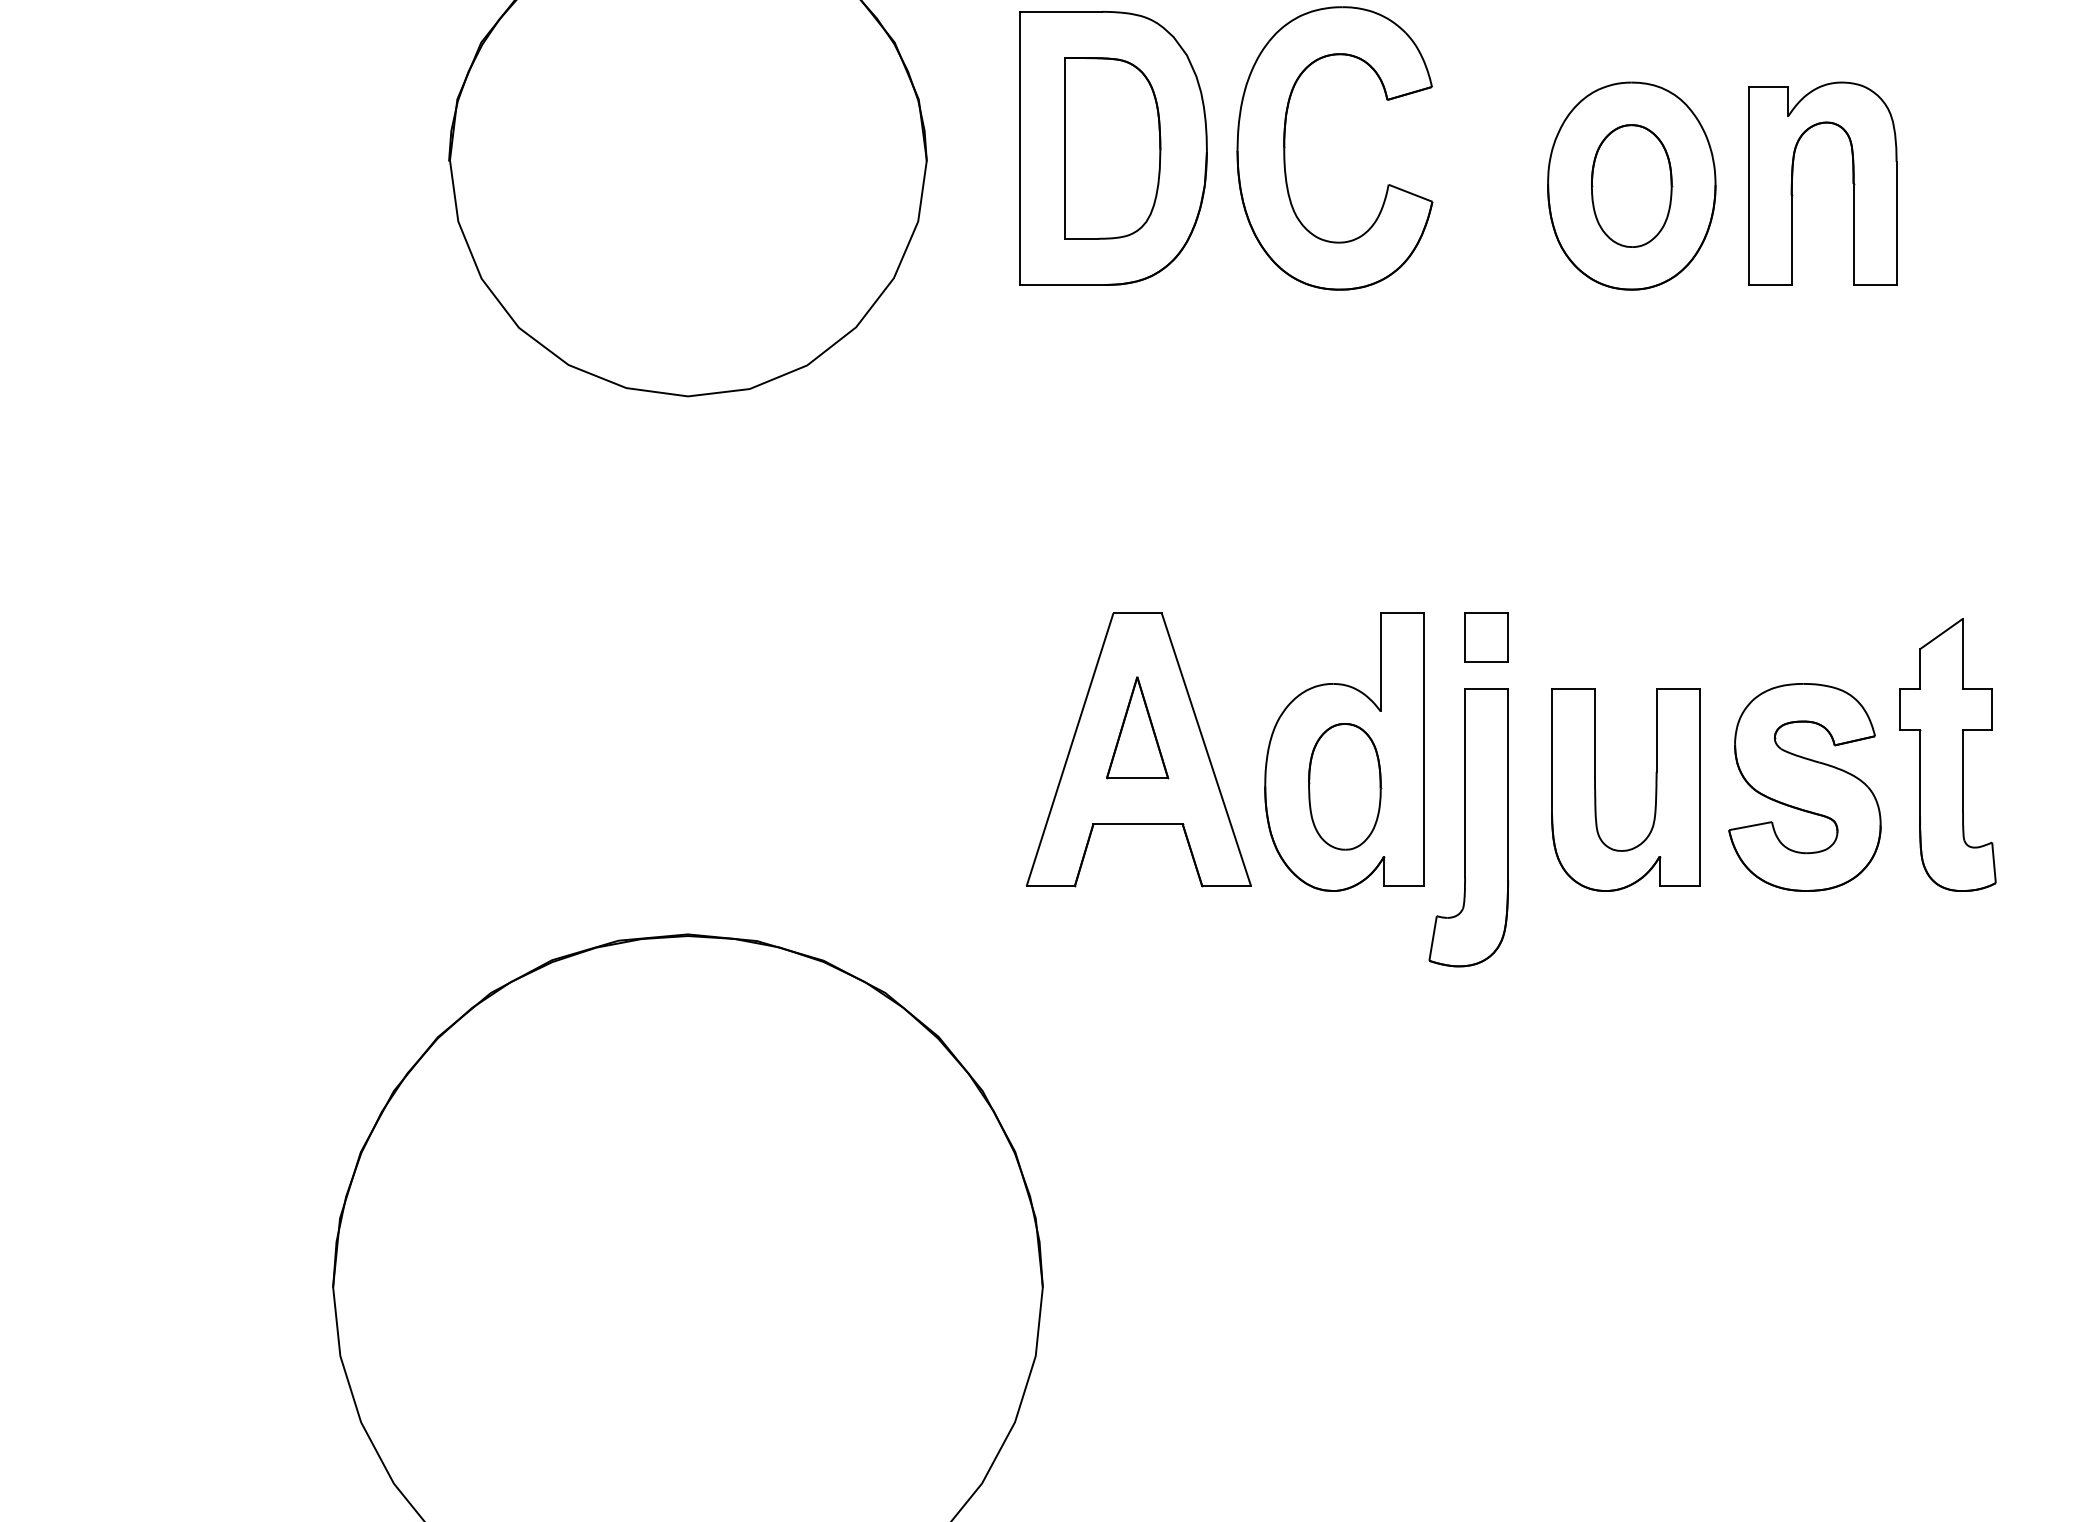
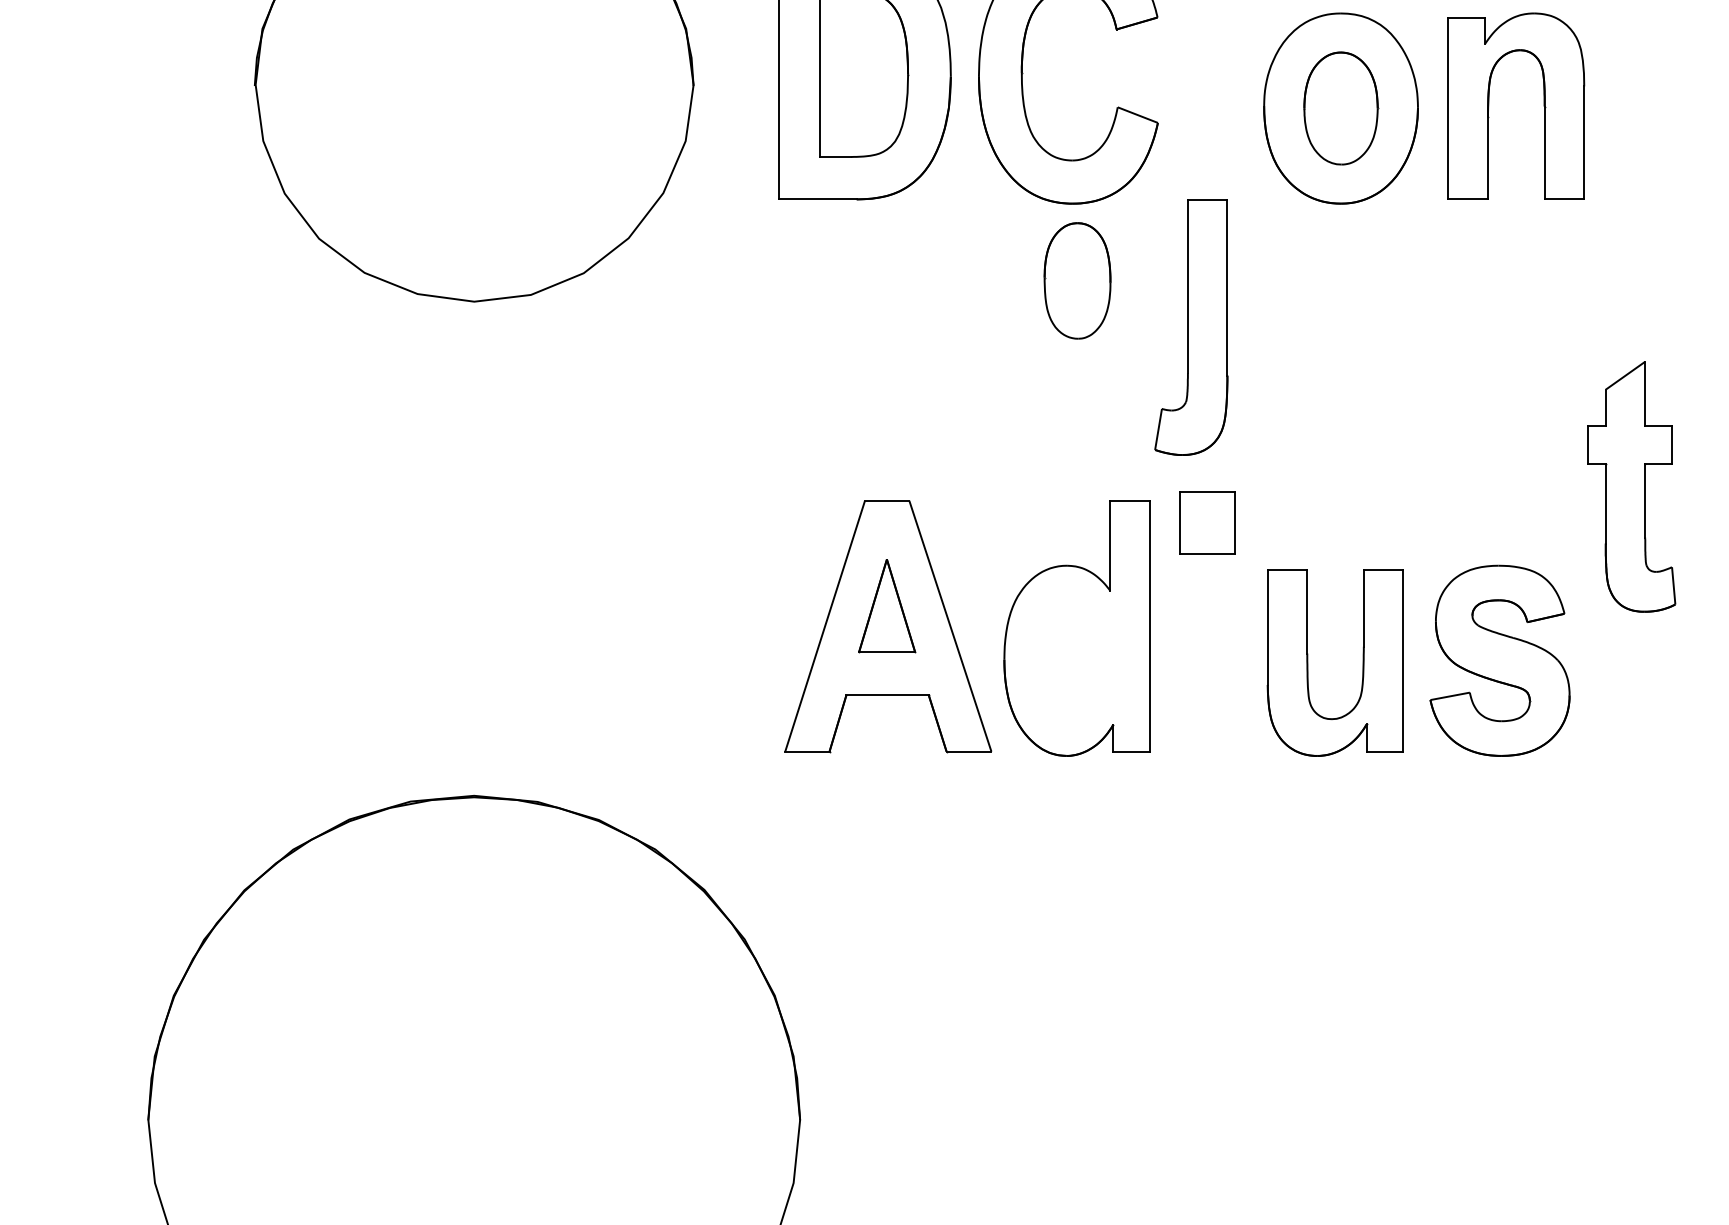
part: (1486, 637) -> (1207, 523), size x1.4
part: (1947, 754) -> (1630, 486), moved
part: (1345, 786) -> (1078, 280), moved
part: (1468, 827) -> (1191, 327), moved

